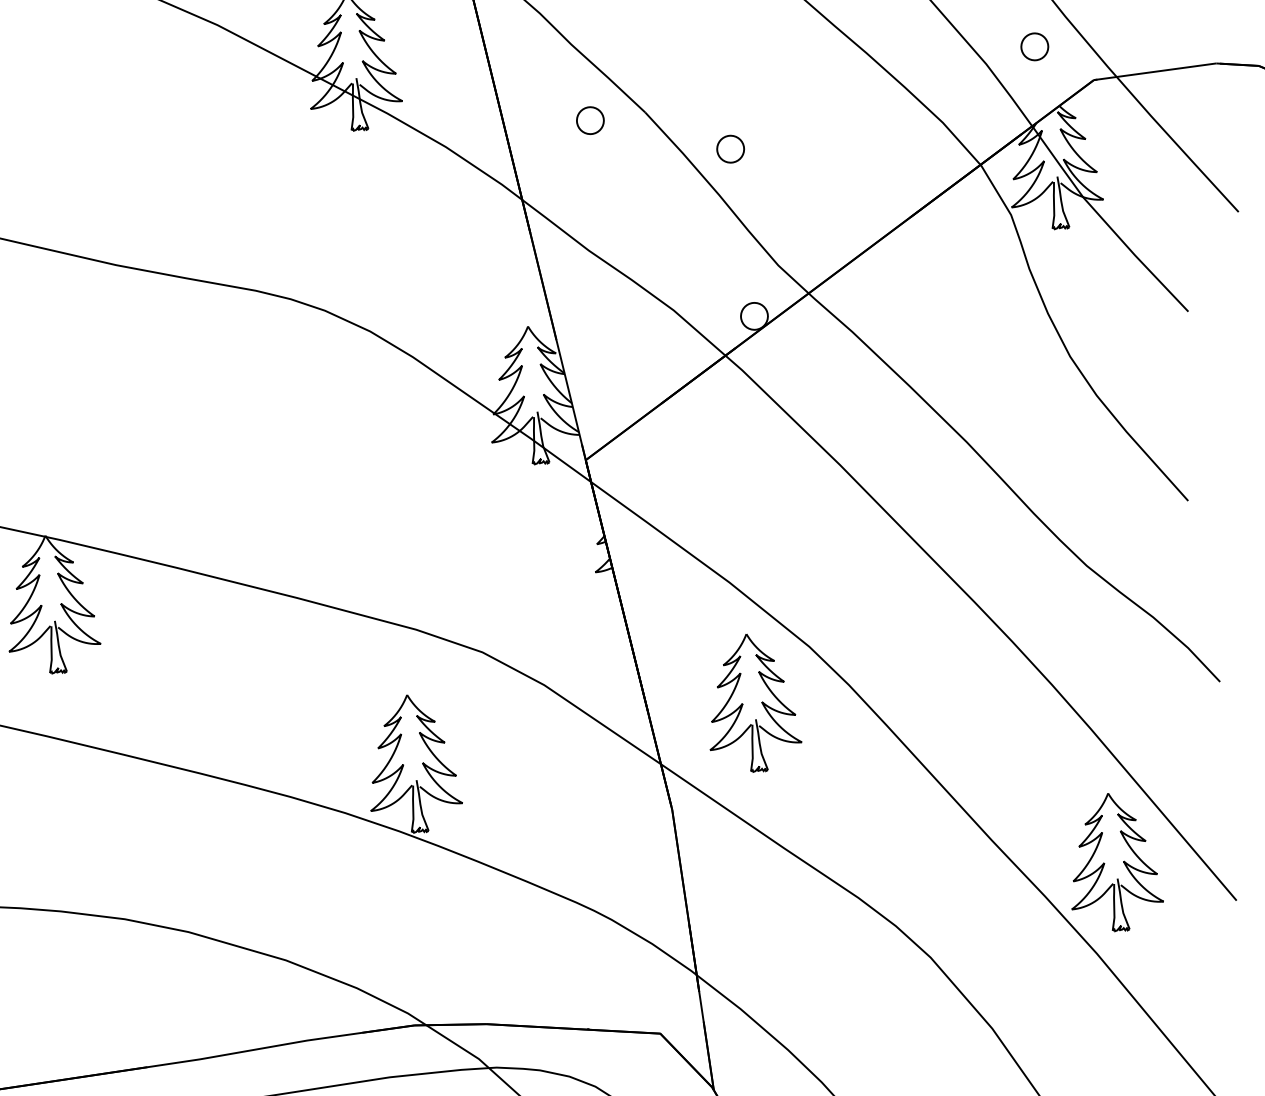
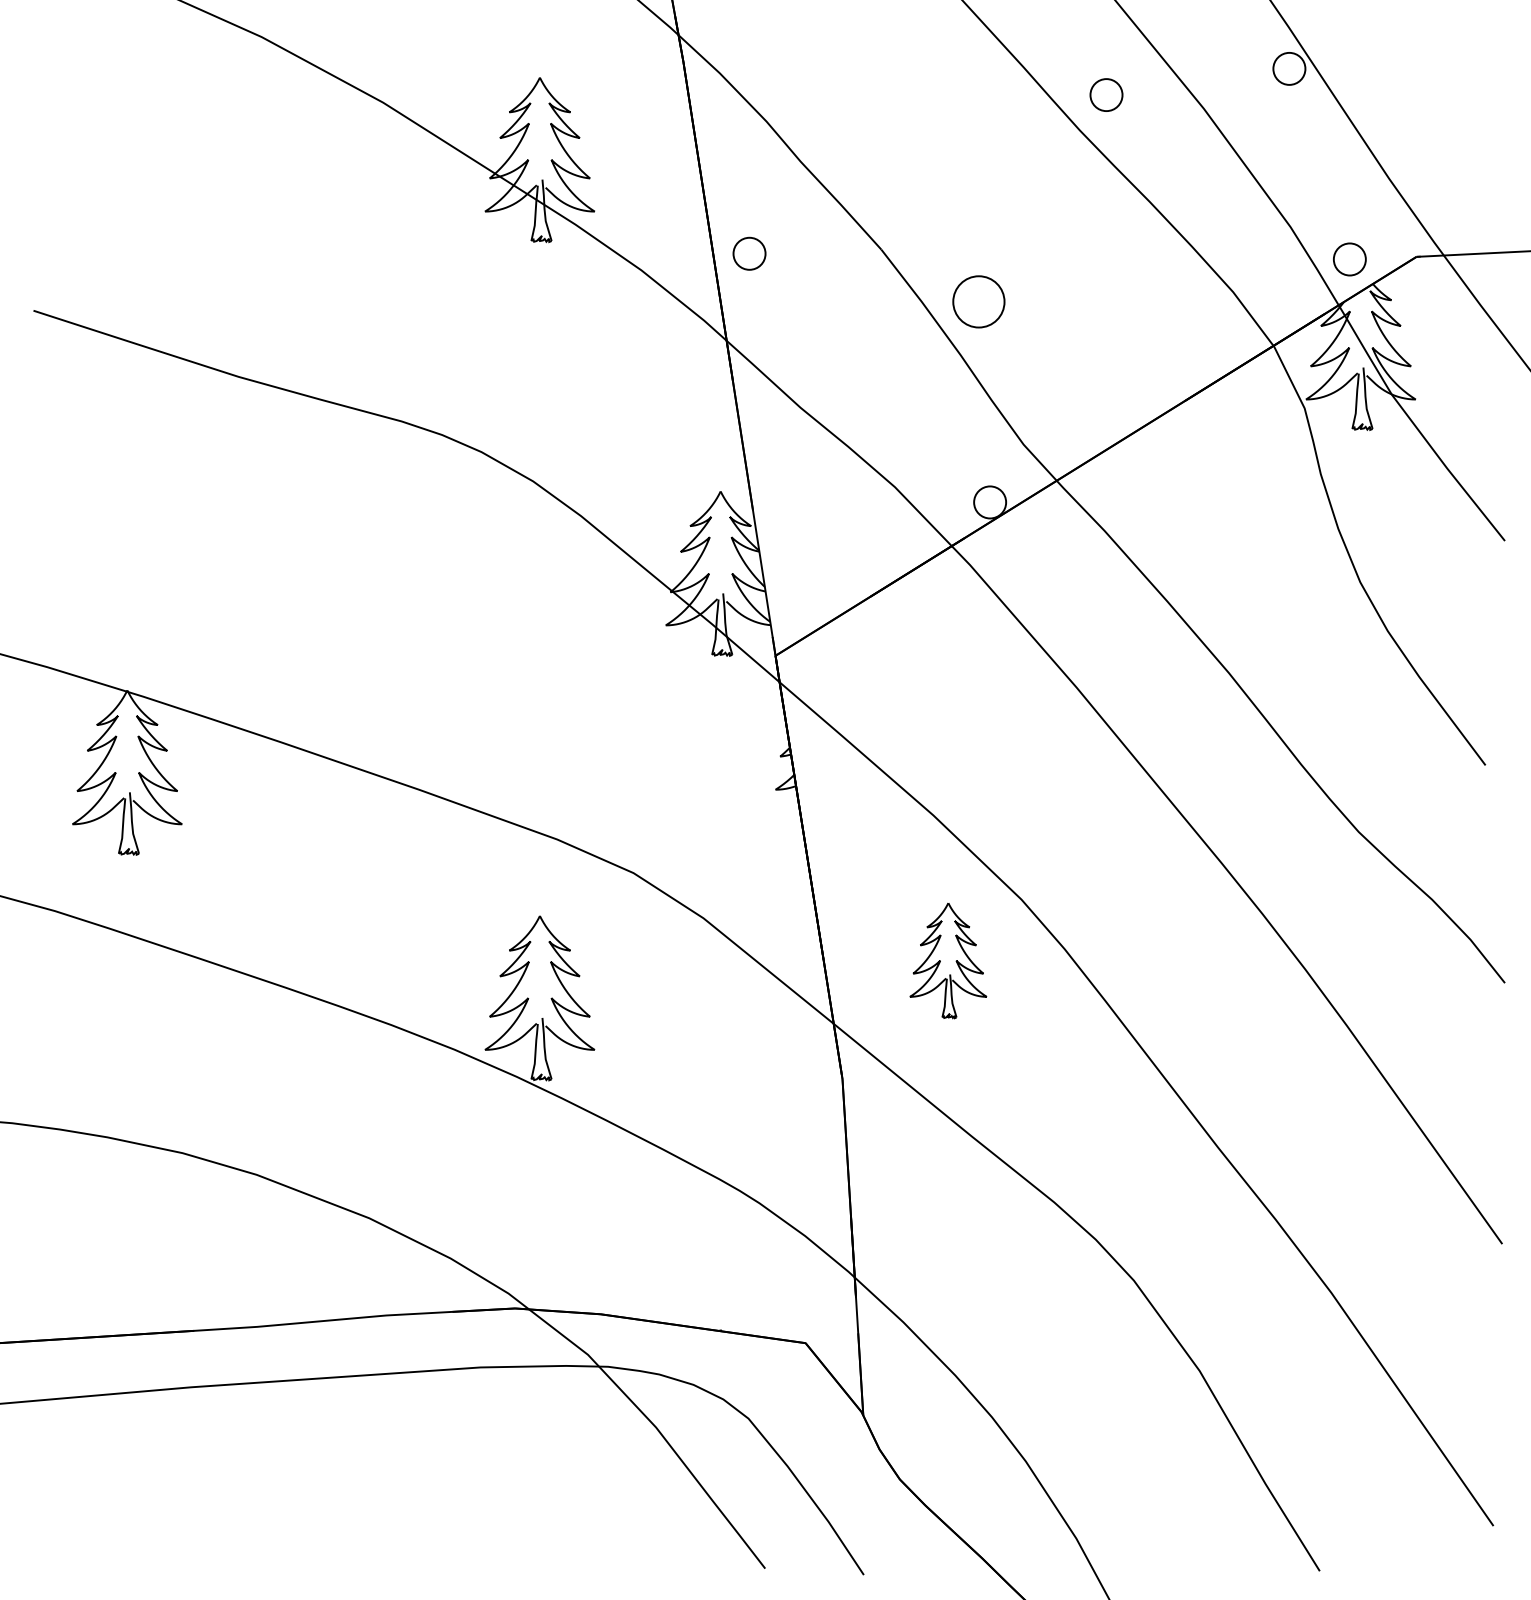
circle: (1034, 46) -> (1349, 259), moved
circle: (590, 120) -> (749, 253), moved
circle: (730, 148) -> (978, 301), size x1.6
part: (752, 702) -> (948, 960), size x0.7
part: (1113, 862) -> (1360, 1186), removed

